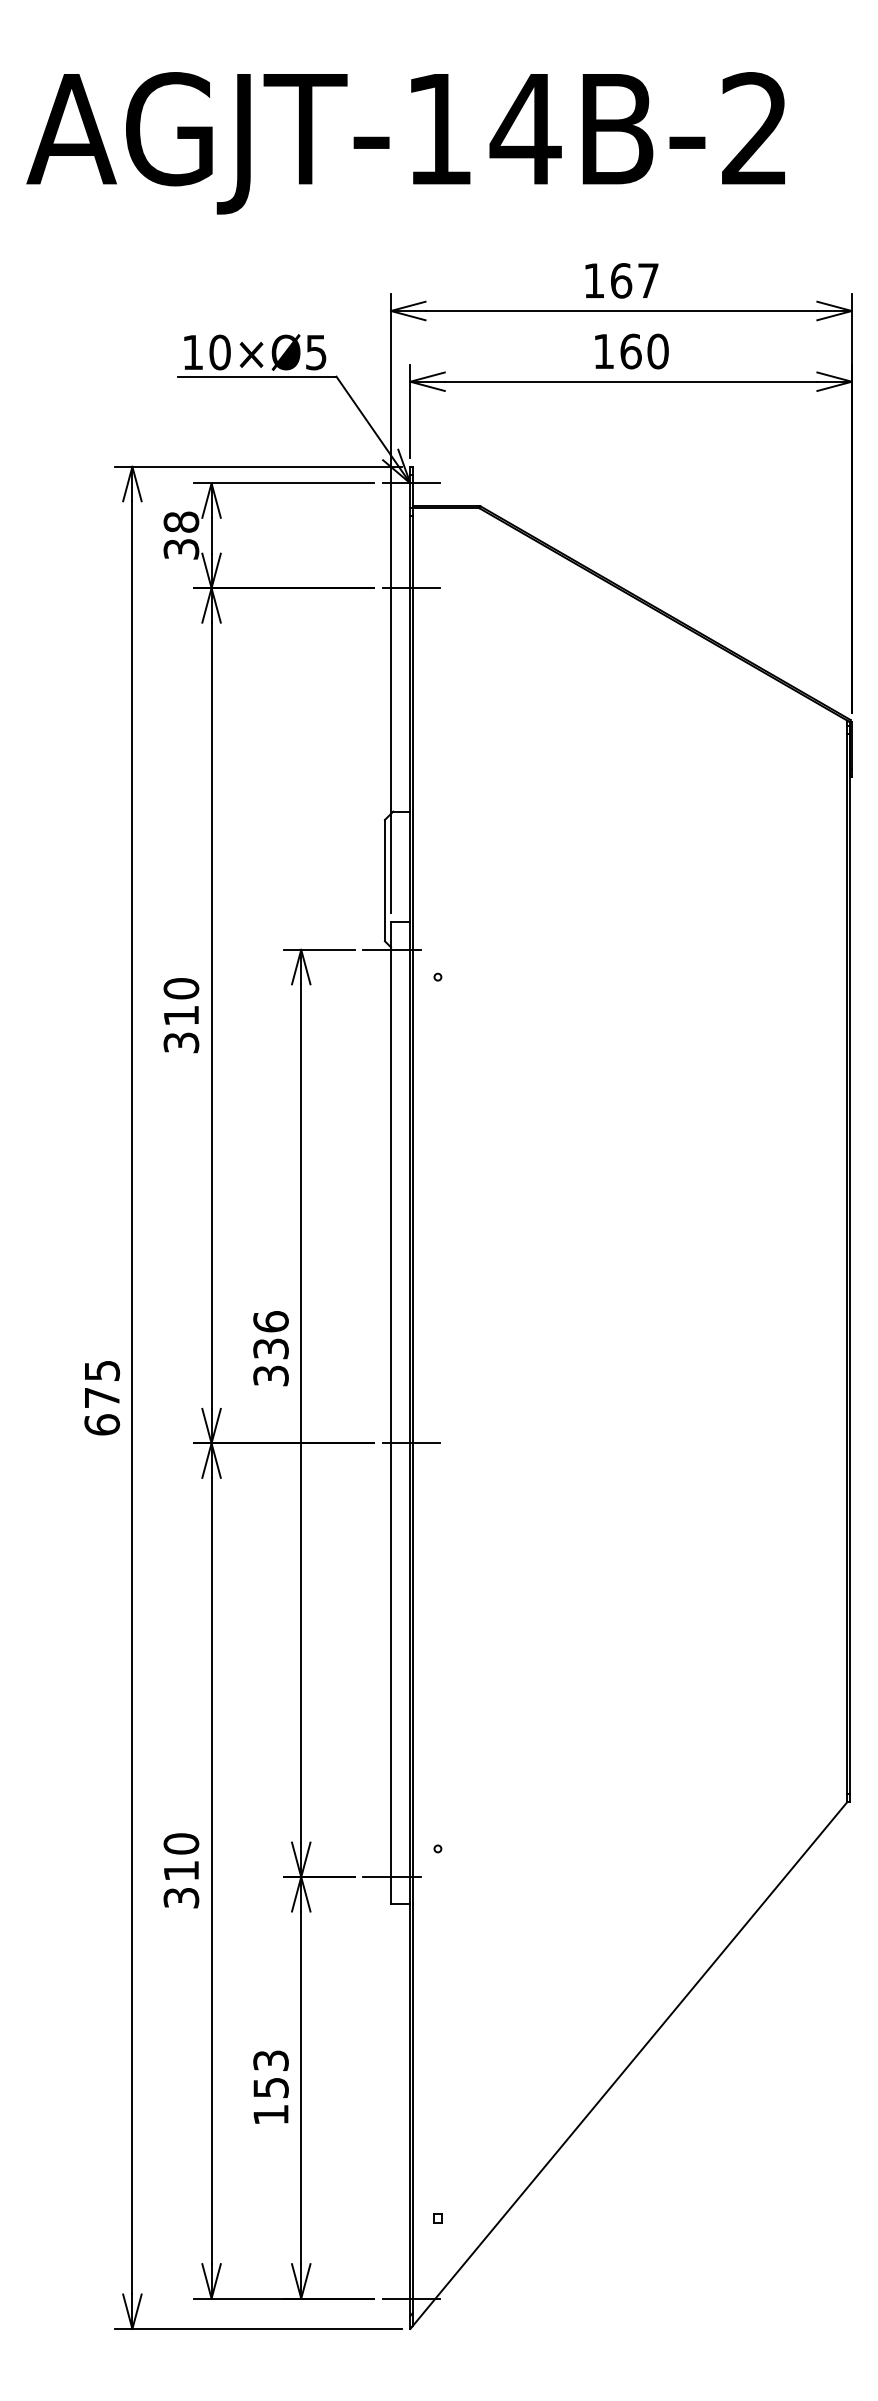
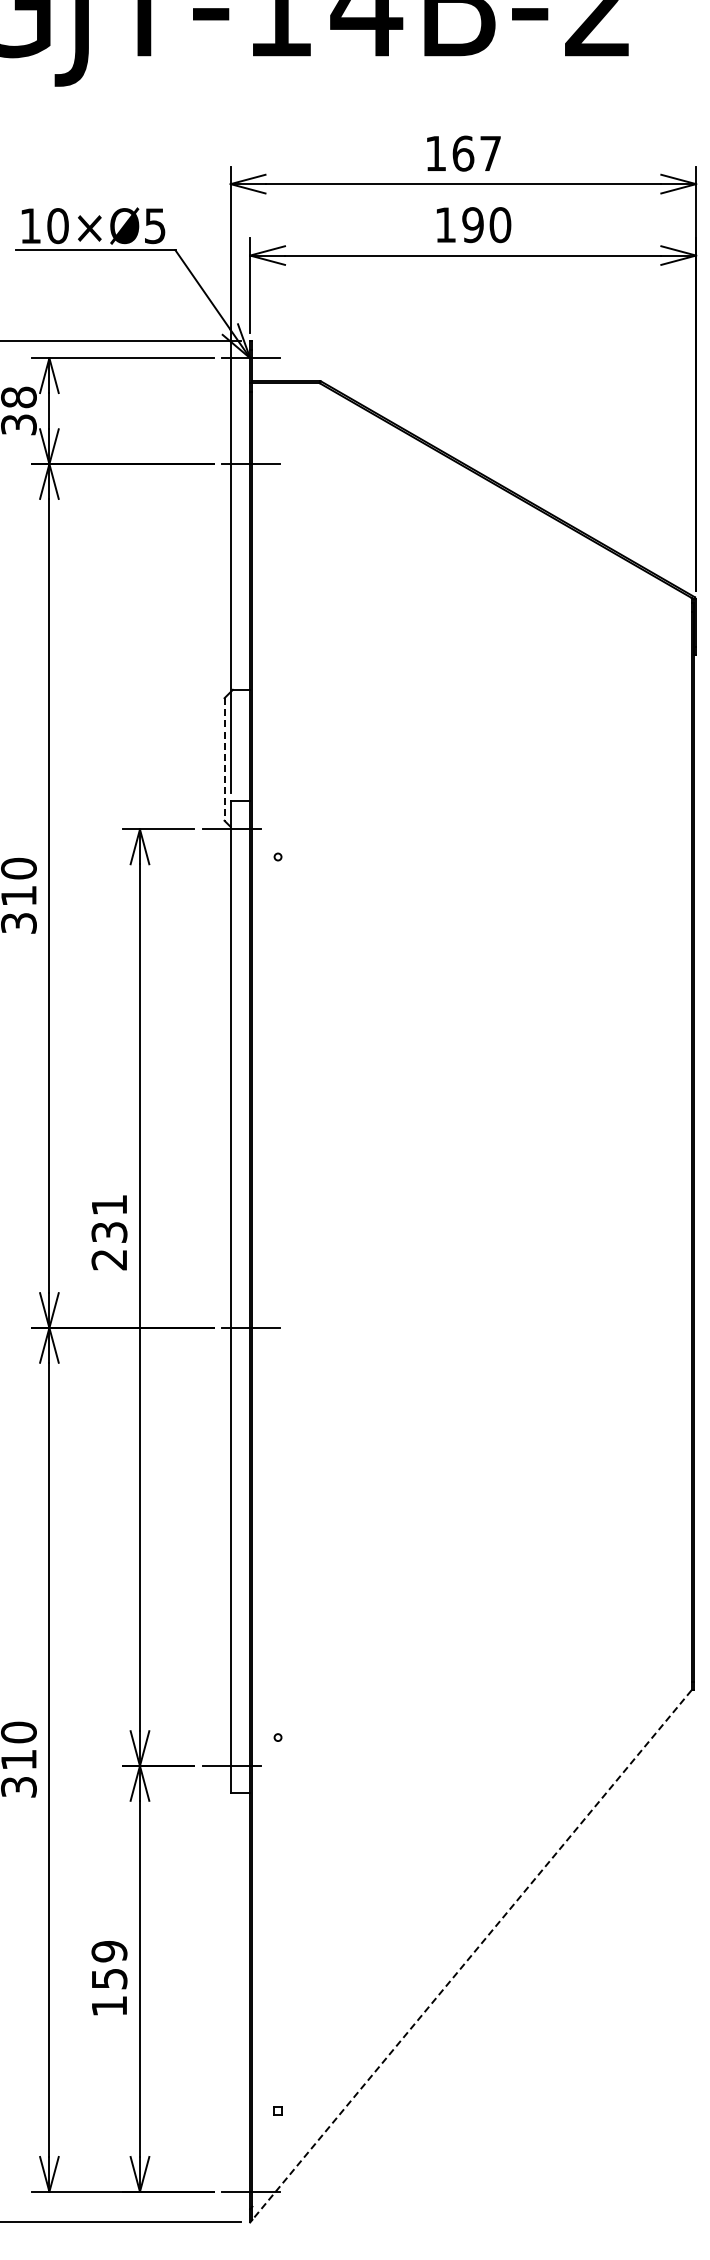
text: (630, 351) -> (472, 225), 160 -> 190
line: (384, 880) -> (224, 759), solid -> dashed
text: (270, 1348) -> (108, 1232), 336 -> 231
text: (270, 2060) -> (108, 1951), 153 -> 159
line: (629, 2064) -> (471, 1955), solid -> dashed

